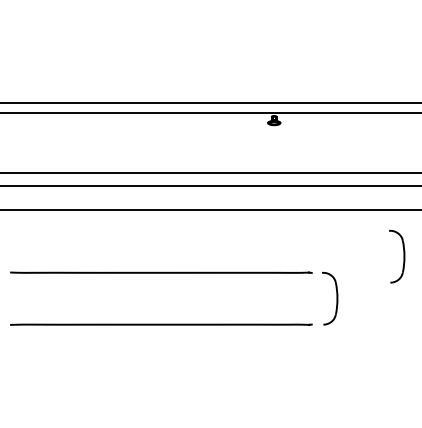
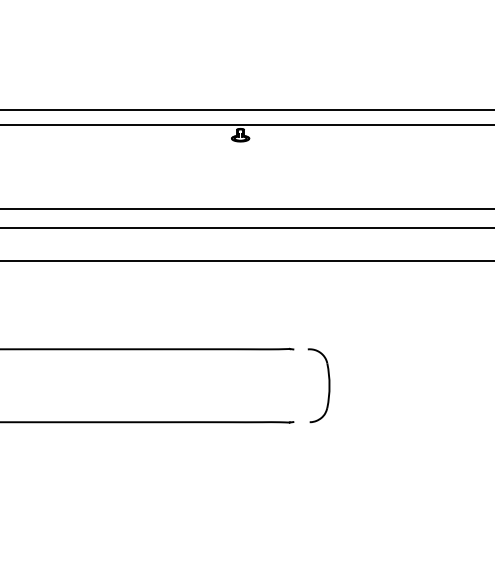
part: (397, 256) -> (413, 326), removed

